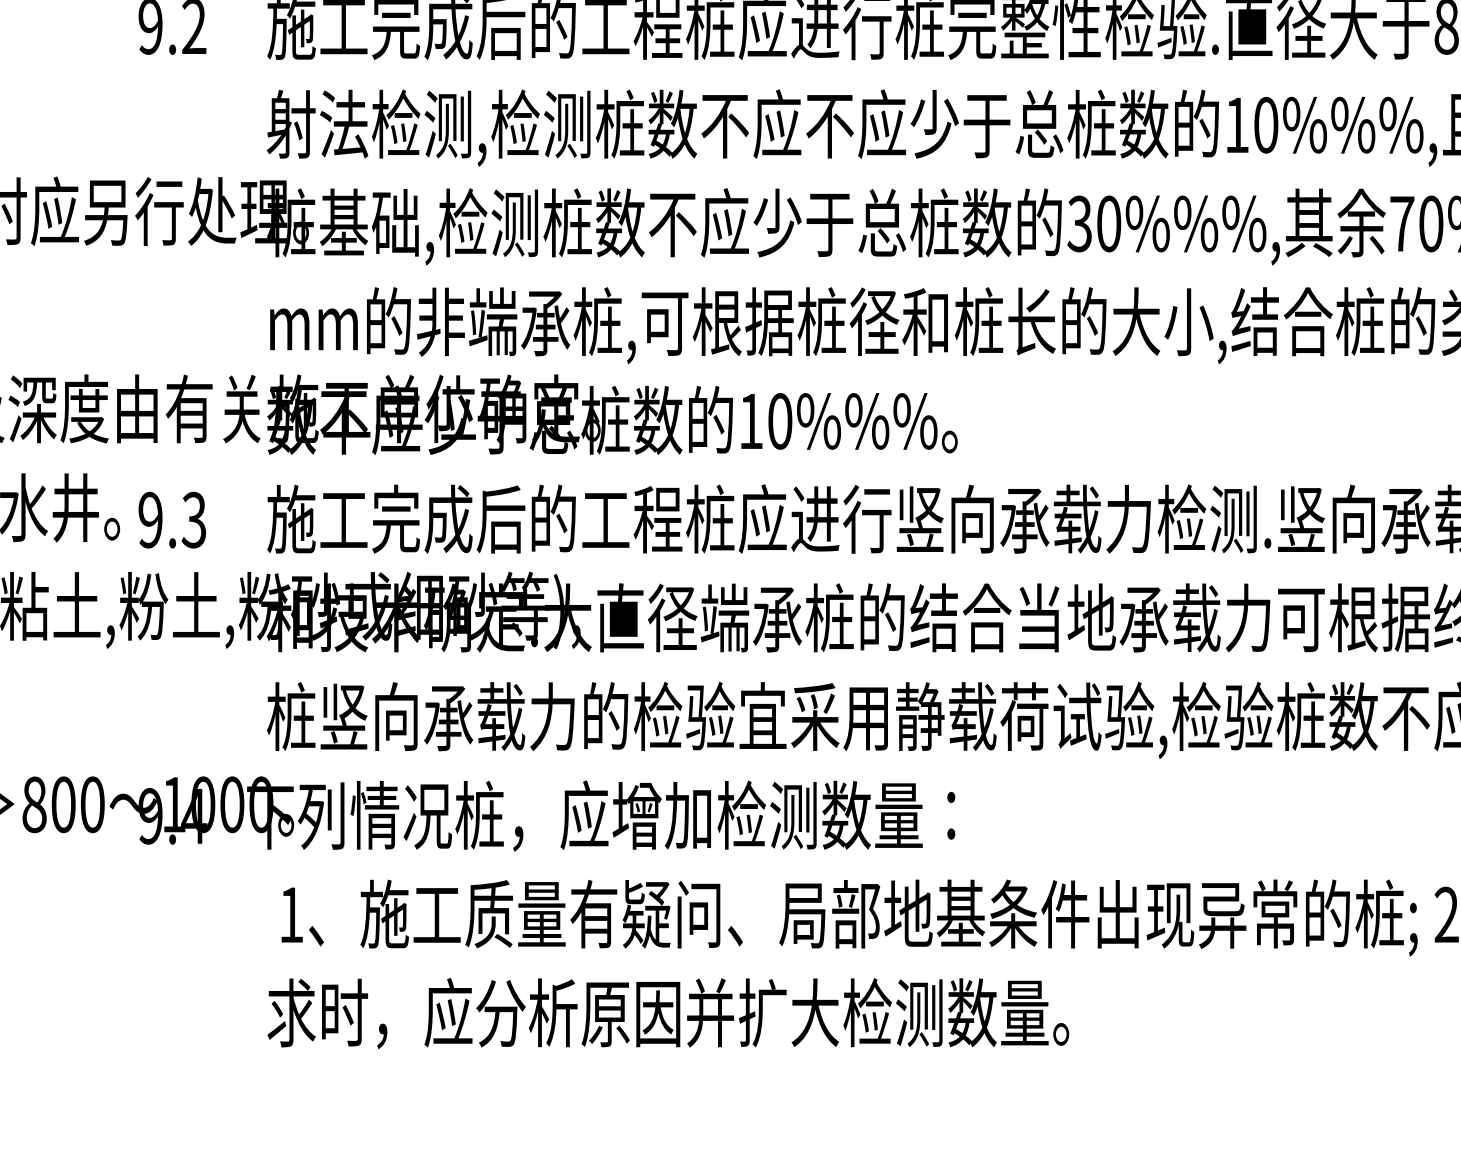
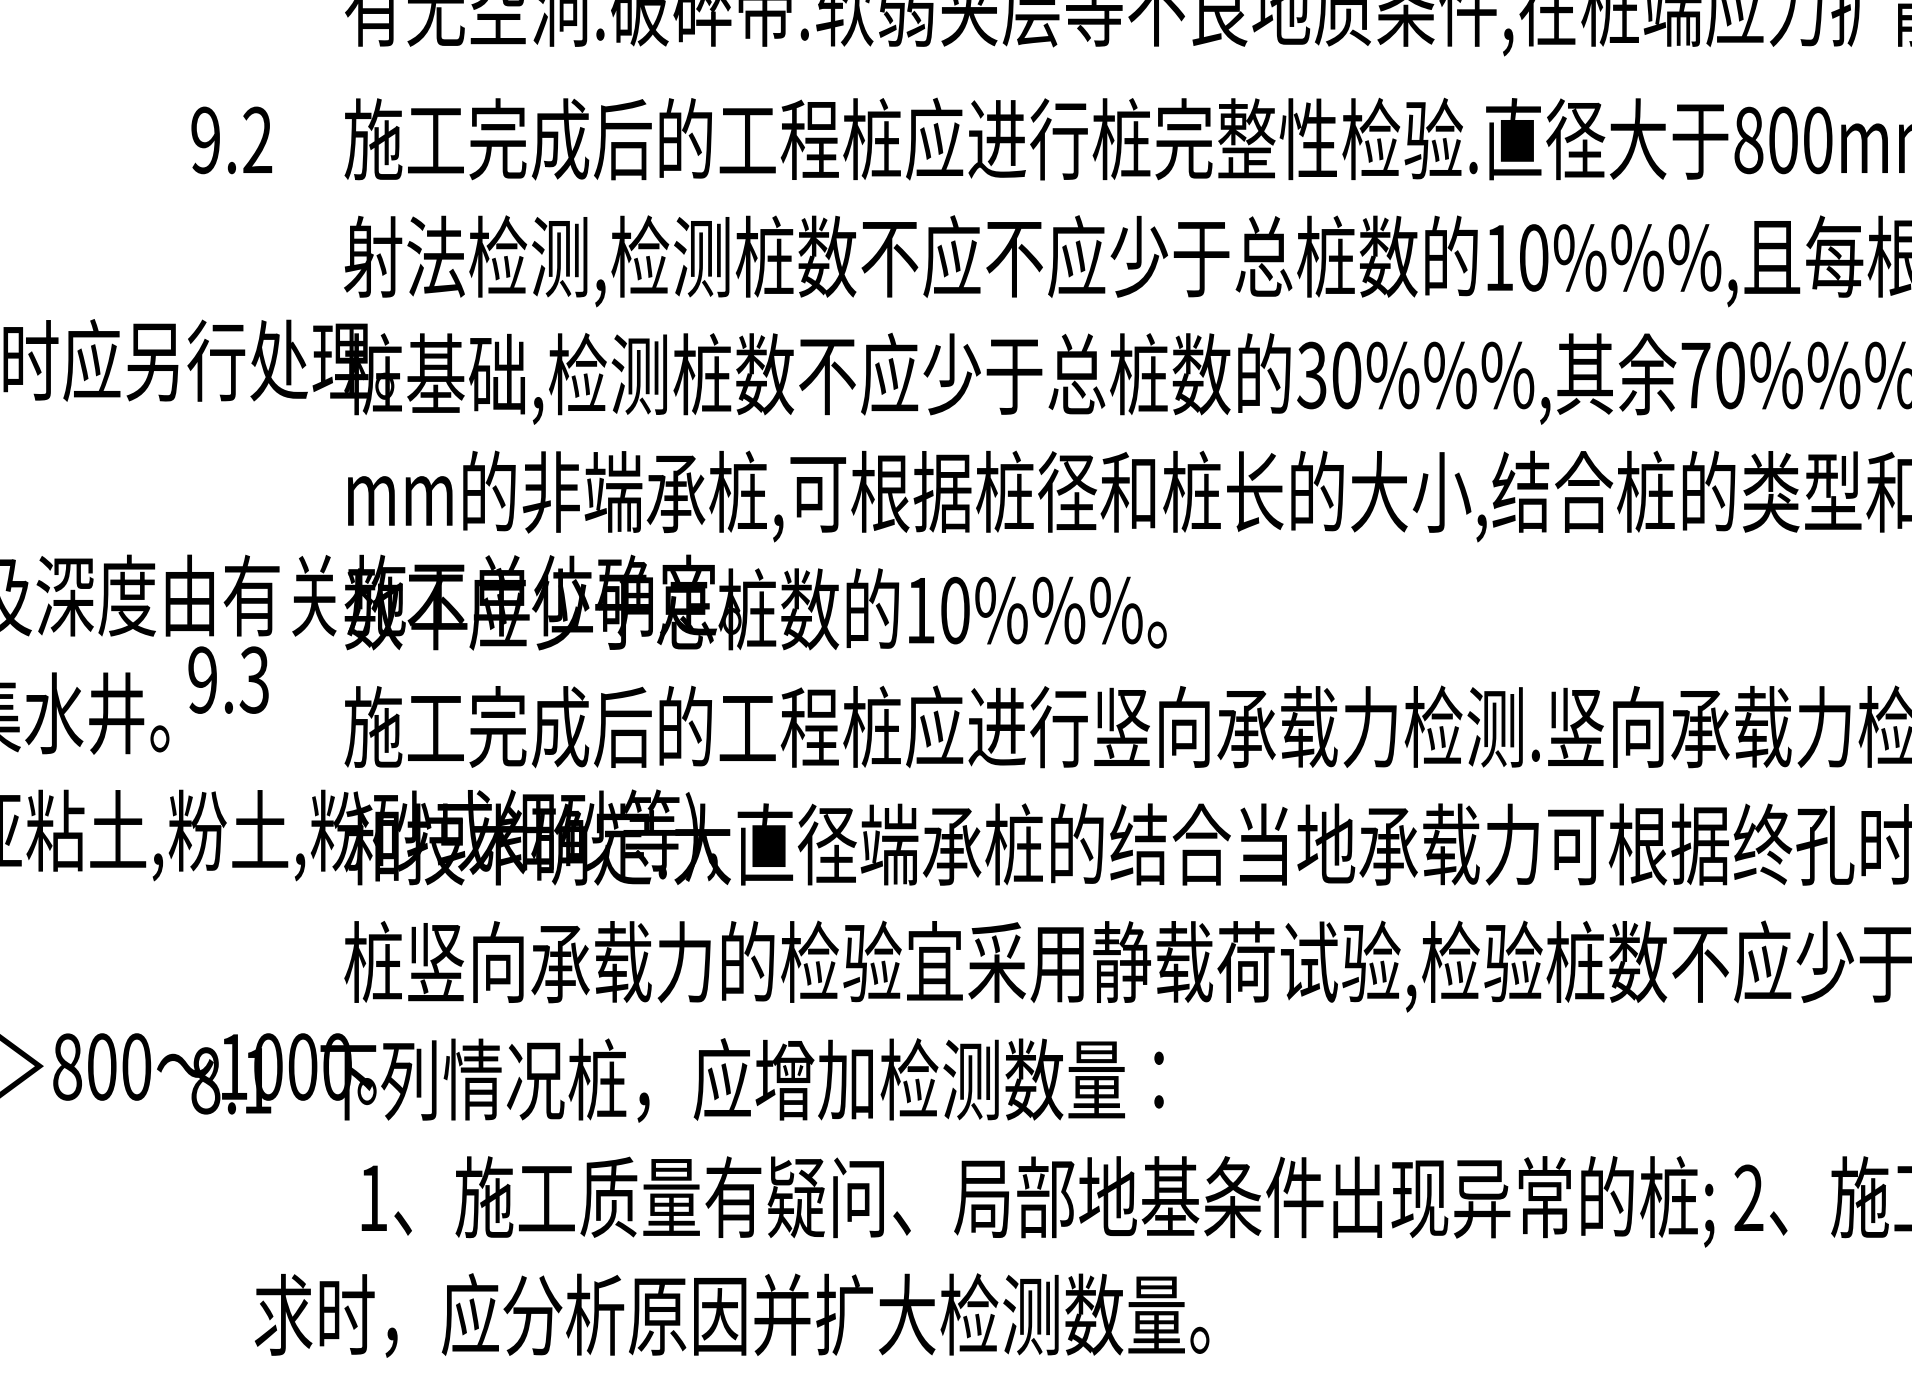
text: (172, 519) -> (228, 679), moved
text: (173, 816) -> (232, 1080), 9.4 -> 8.1
text: (667, 1013) -> (731, 1315), moved

